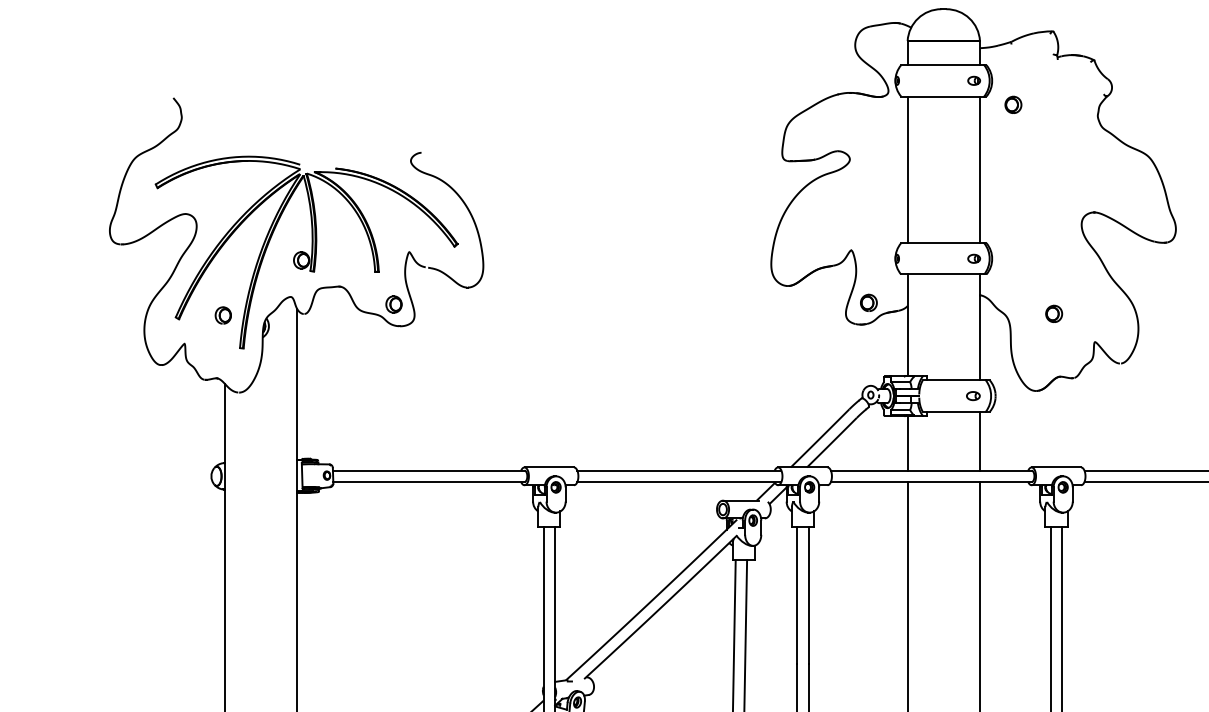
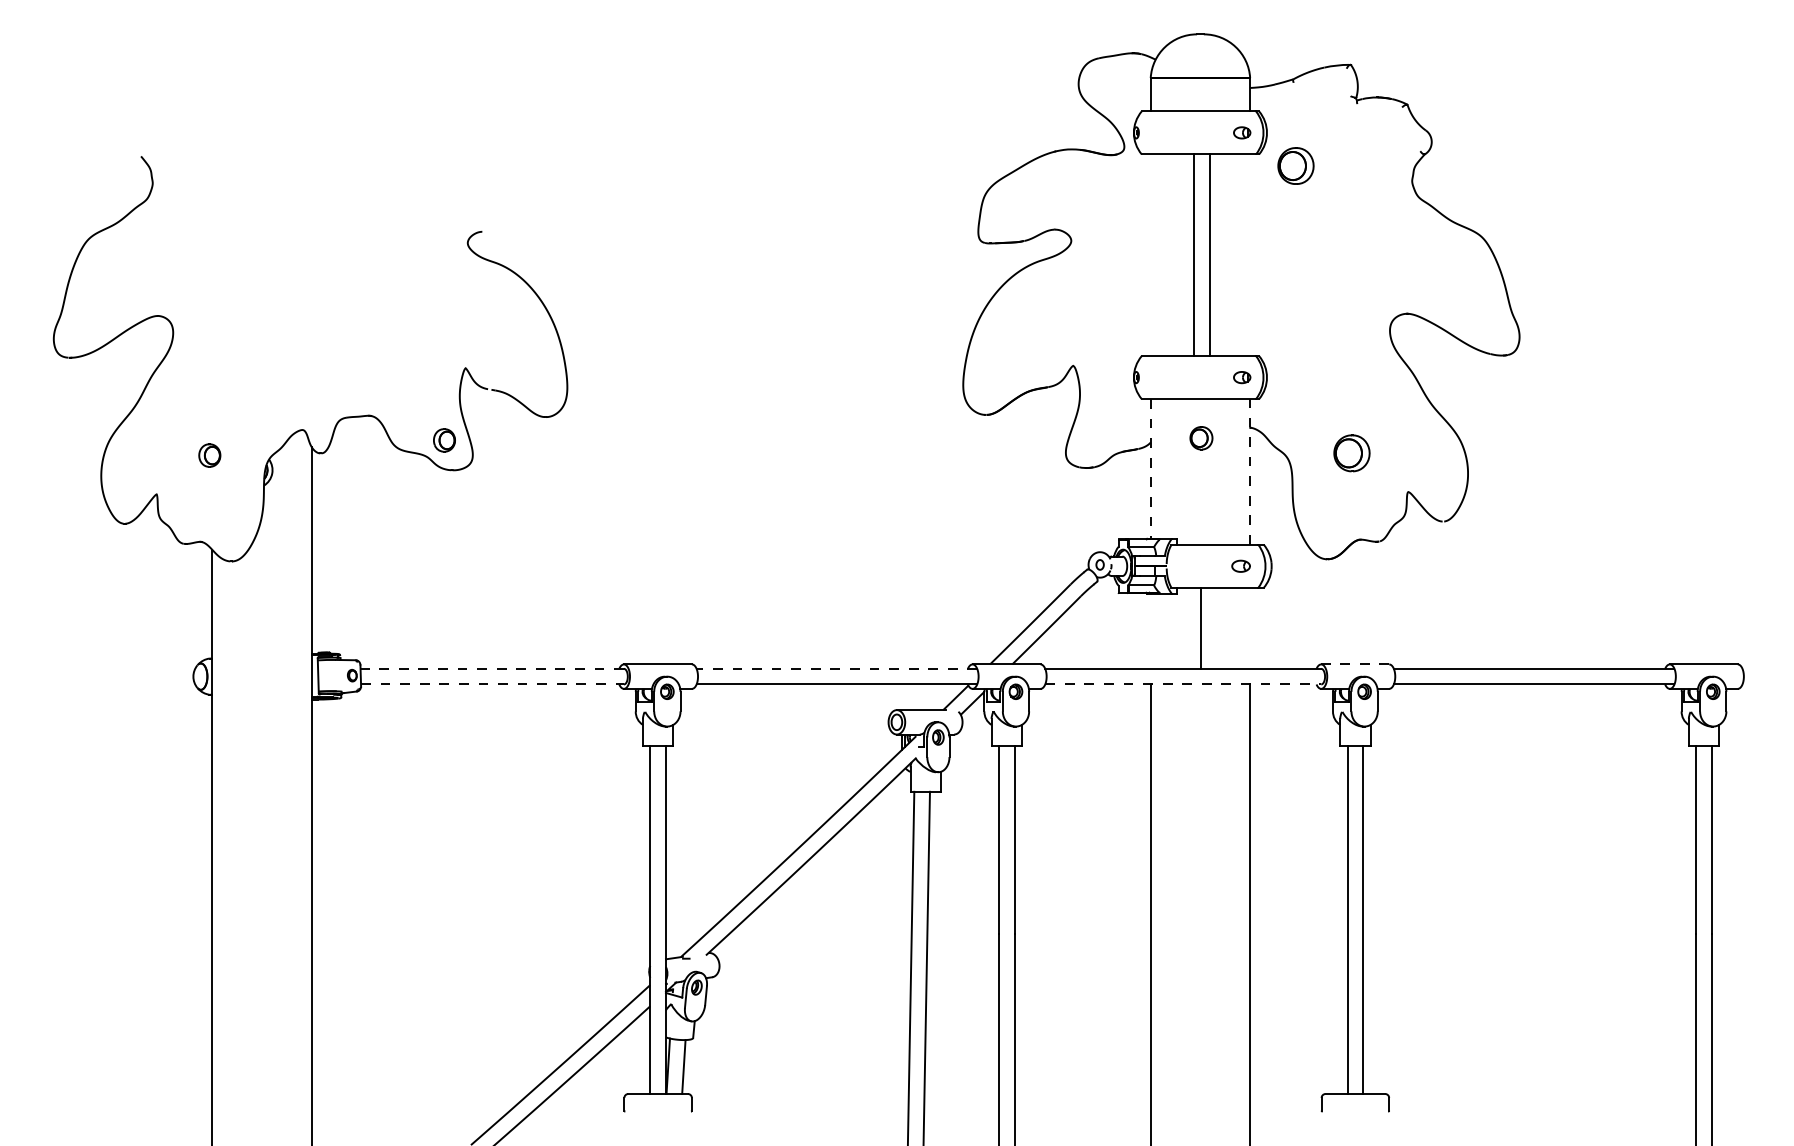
part: (1013, 104) -> (1296, 165), size x1.6
line: (907, 170) -> (1193, 255), moved
line: (980, 170) -> (1210, 255), moved
part: (306, 252) -> (324, 368), removed
part: (868, 303) -> (1201, 438), moved
part: (1054, 314) -> (1352, 453), size x1.6
line: (907, 325) -> (1150, 469), solid -> dashed
line: (980, 327) -> (1250, 471), solid -> dashed
line: (980, 440) -> (1201, 627), moved
line: (907, 442) -> (1150, 630), removed
line: (1055, 467) -> (1354, 664), solid -> dashed
line: (428, 470) -> (492, 668), solid -> dashed
line: (679, 470) -> (836, 668), solid -> dashed
line: (429, 482) -> (493, 684), solid -> dashed
line: (931, 482) -> (1183, 684), solid -> dashed

